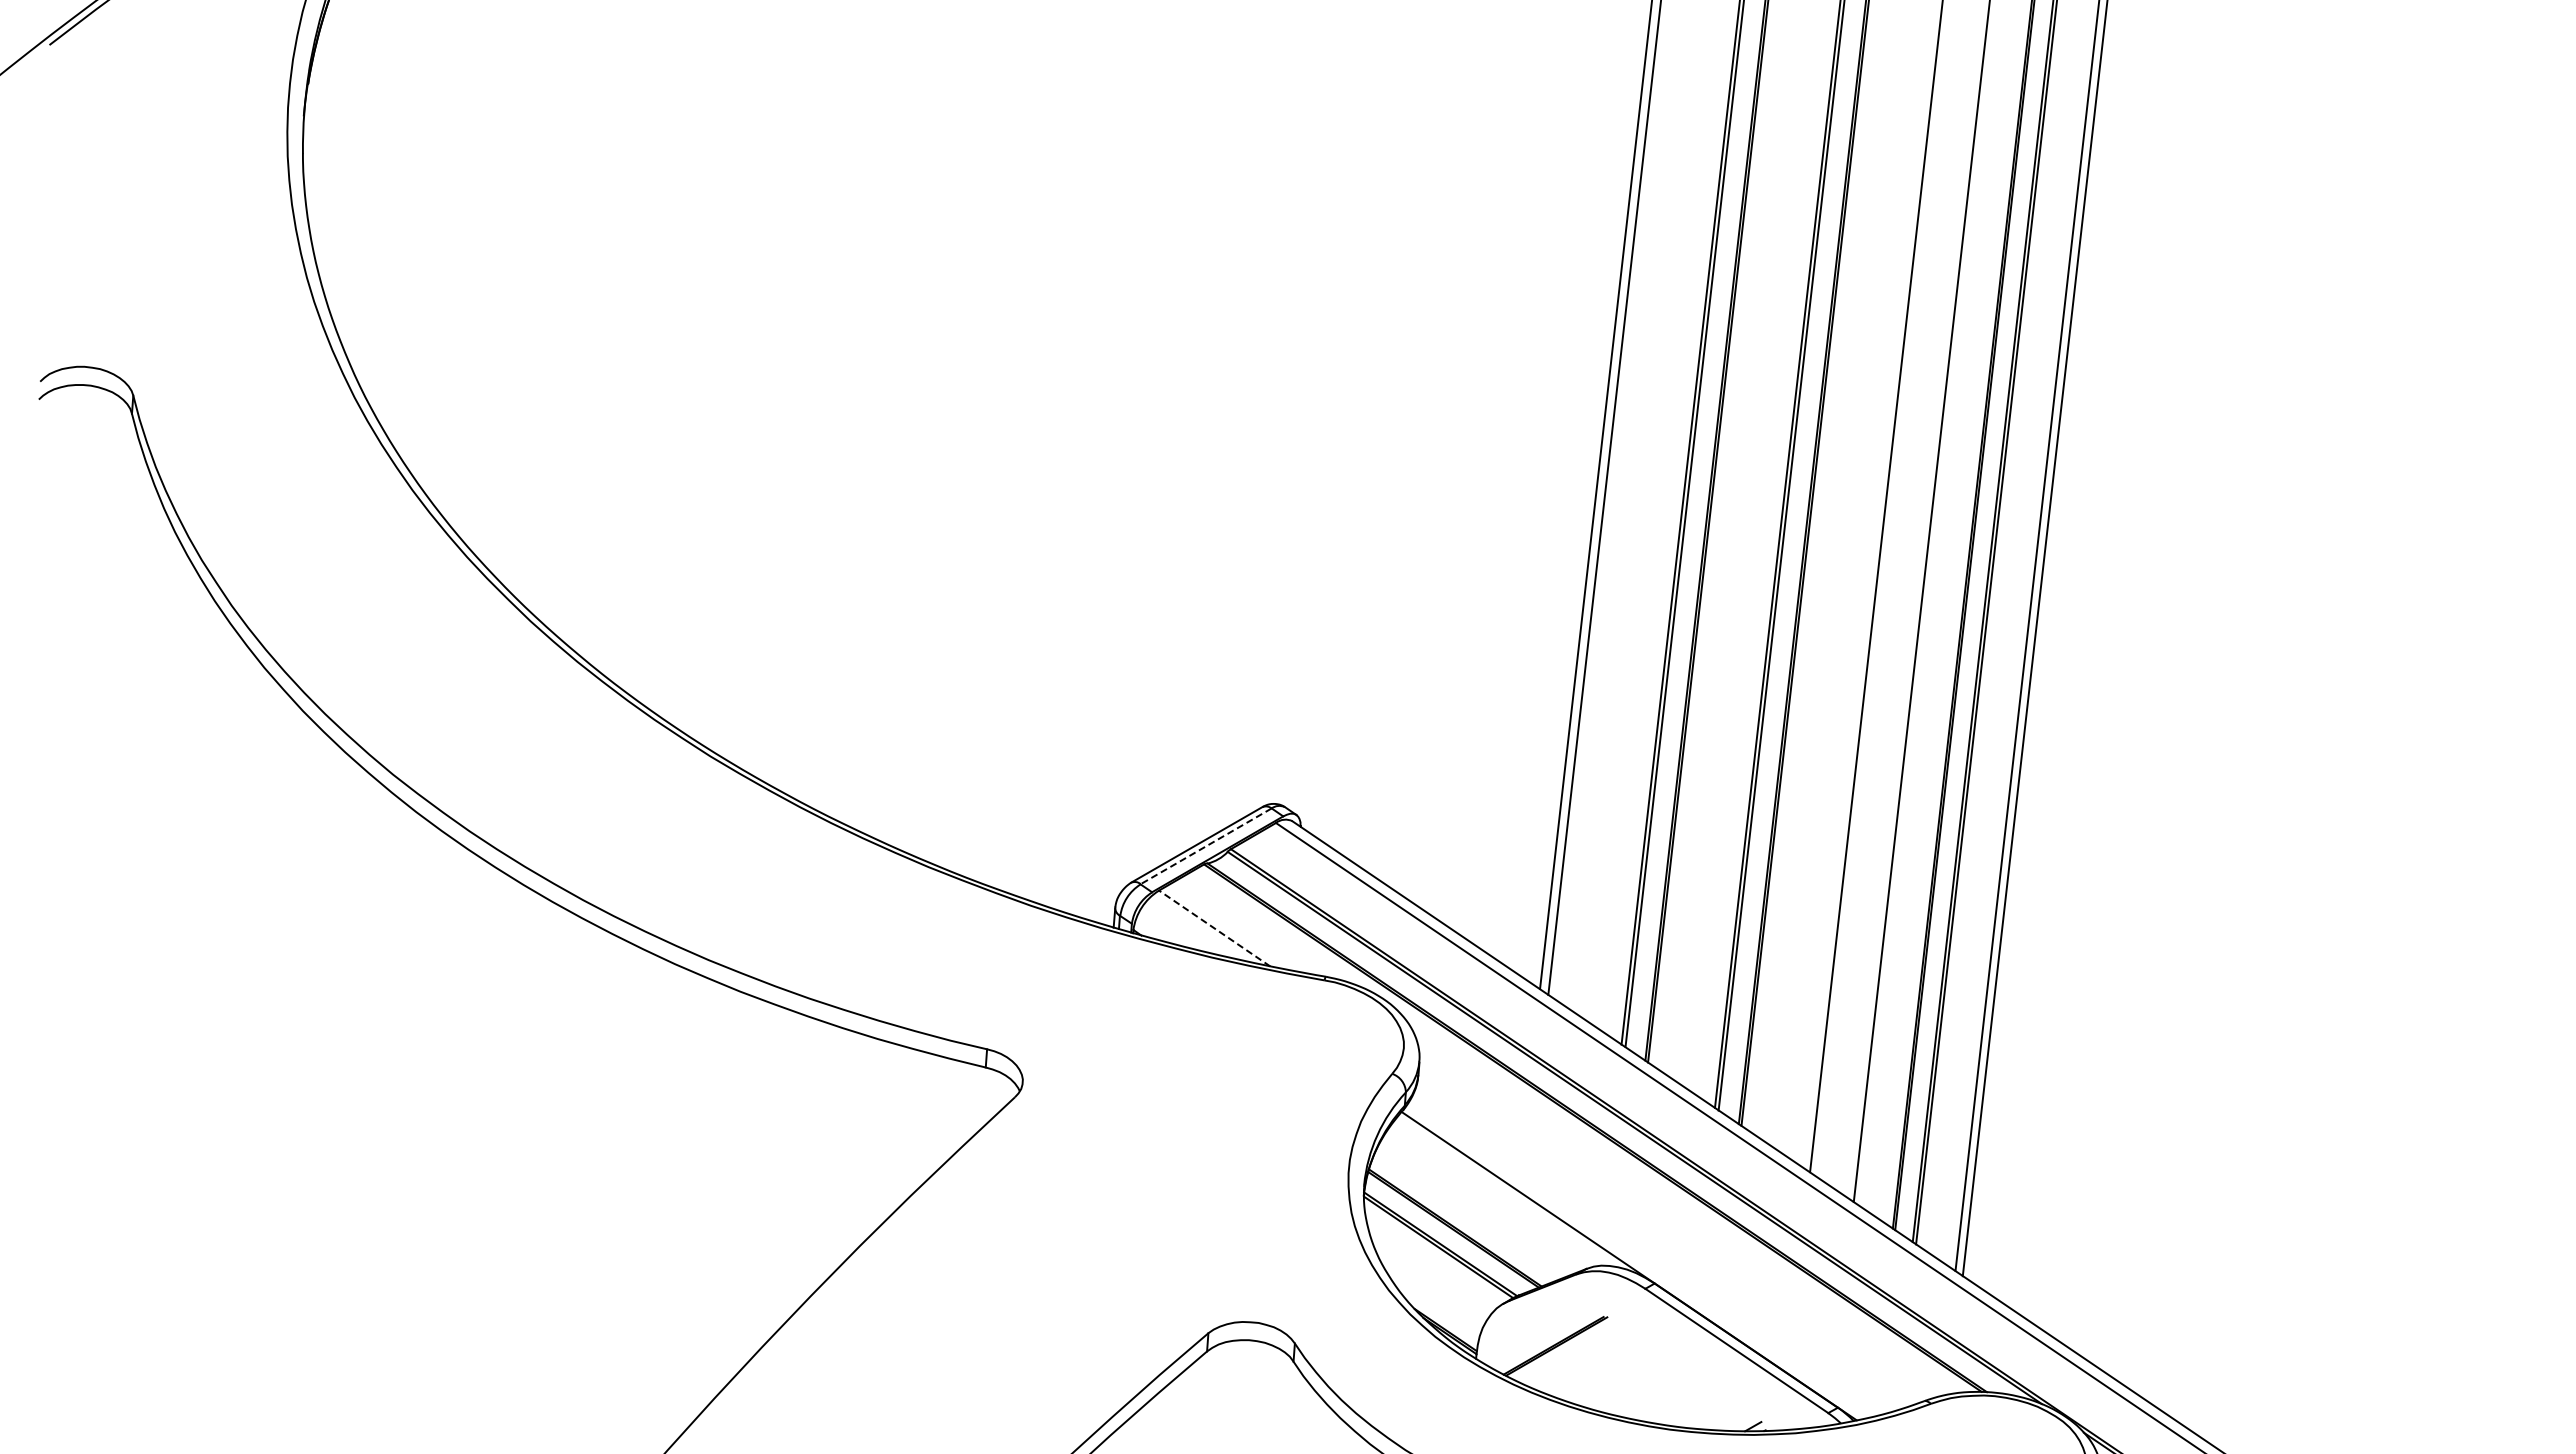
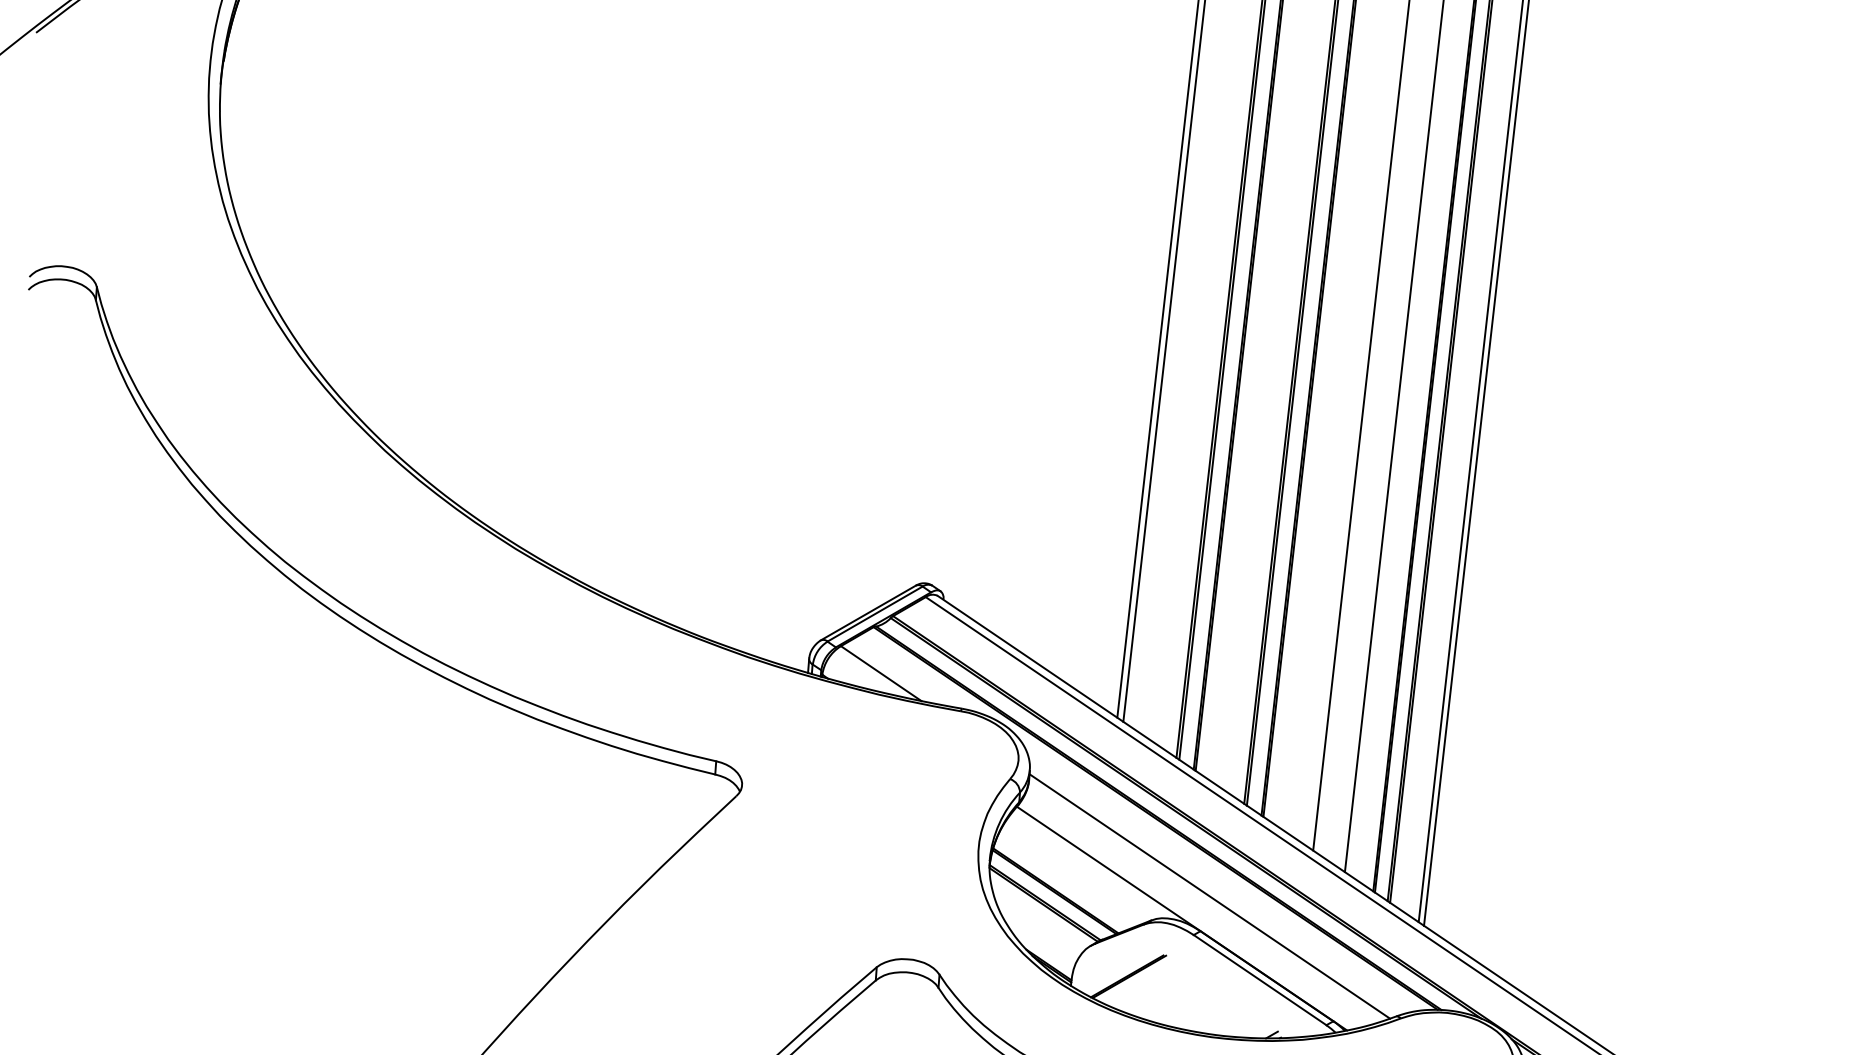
line: (1206, 846) -> (875, 614), dashed -> solid
line: (1214, 928) -> (881, 673), dashed -> solid
line: (1667, 1235) -> (1209, 896), added

